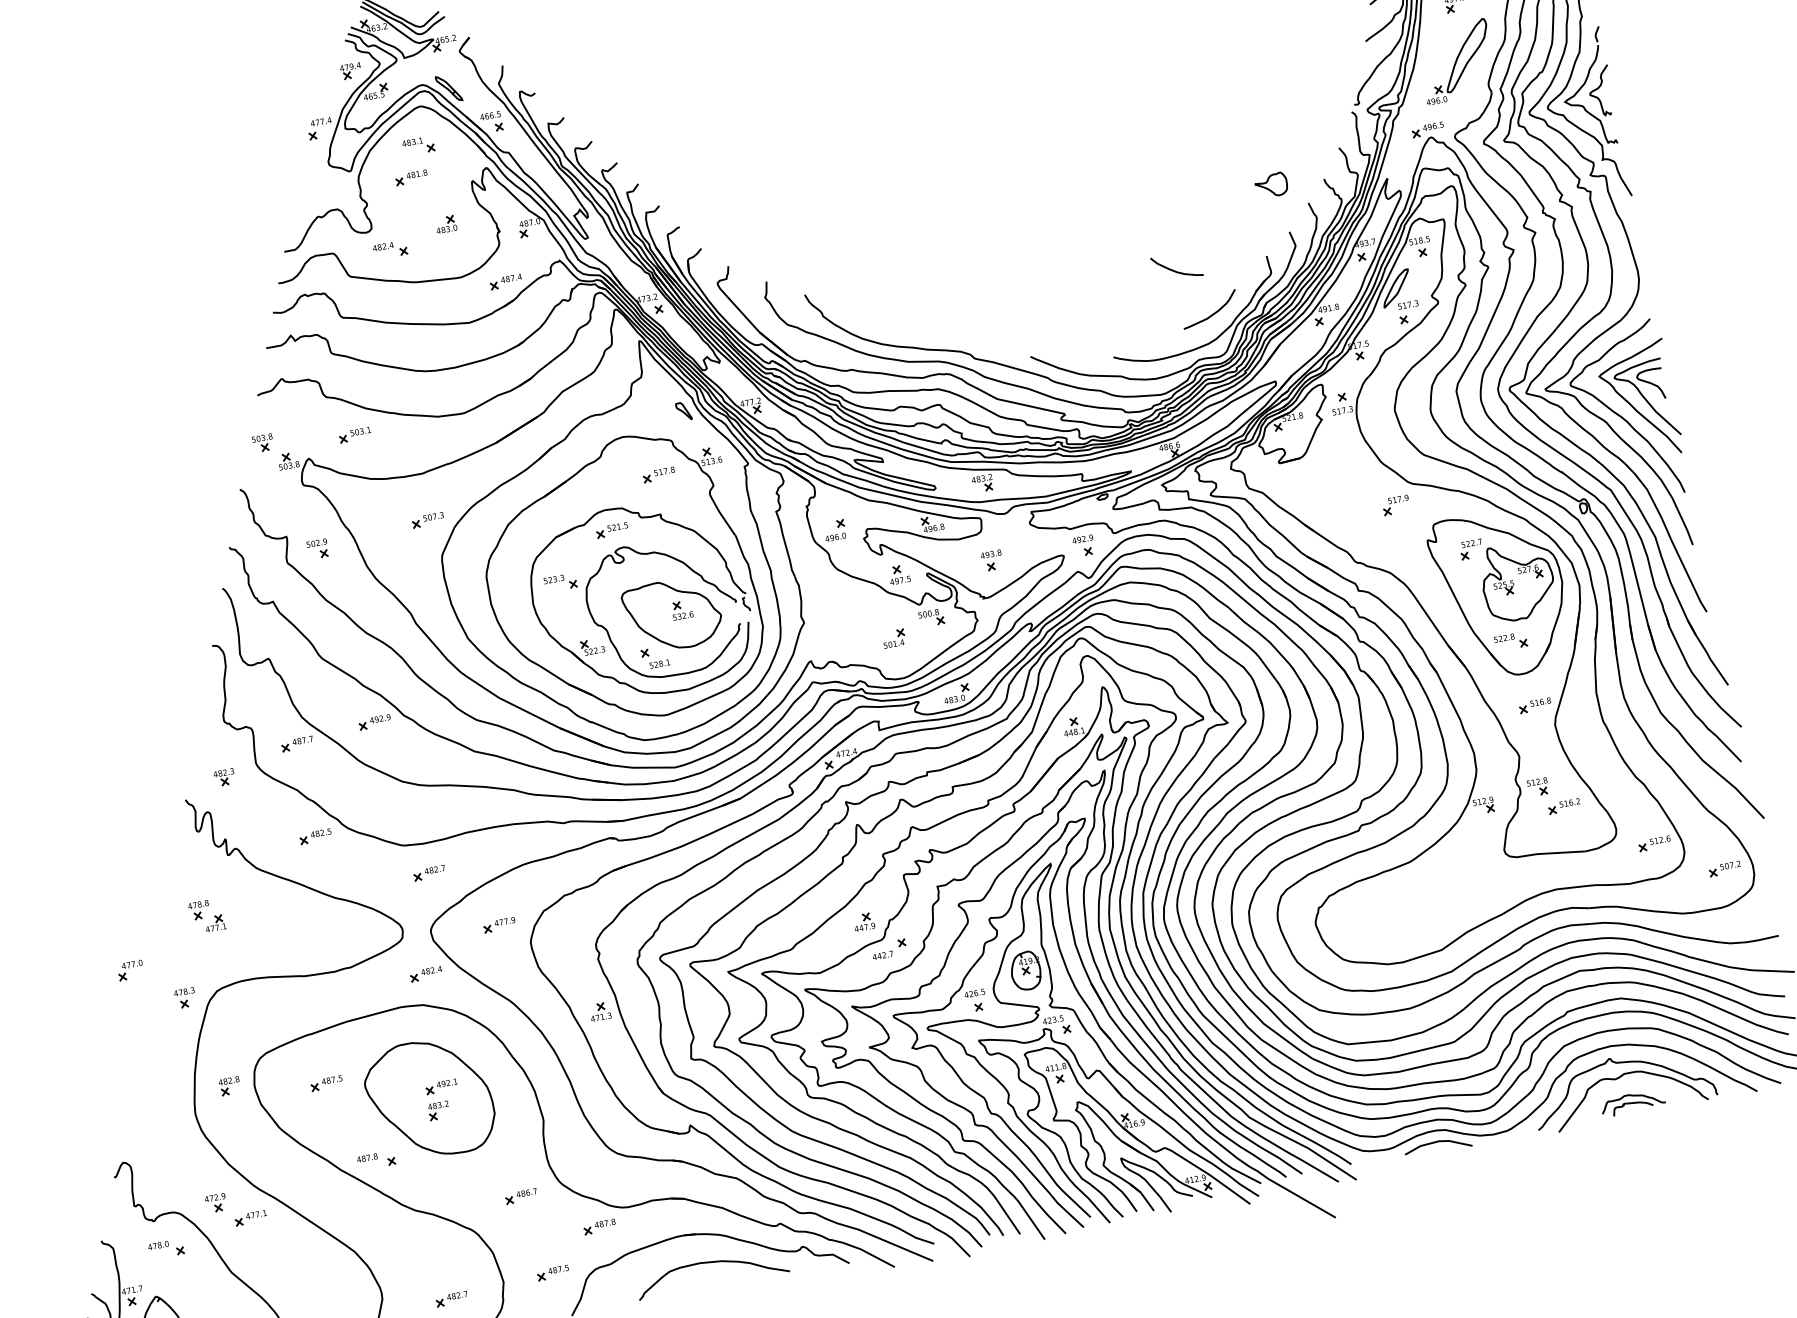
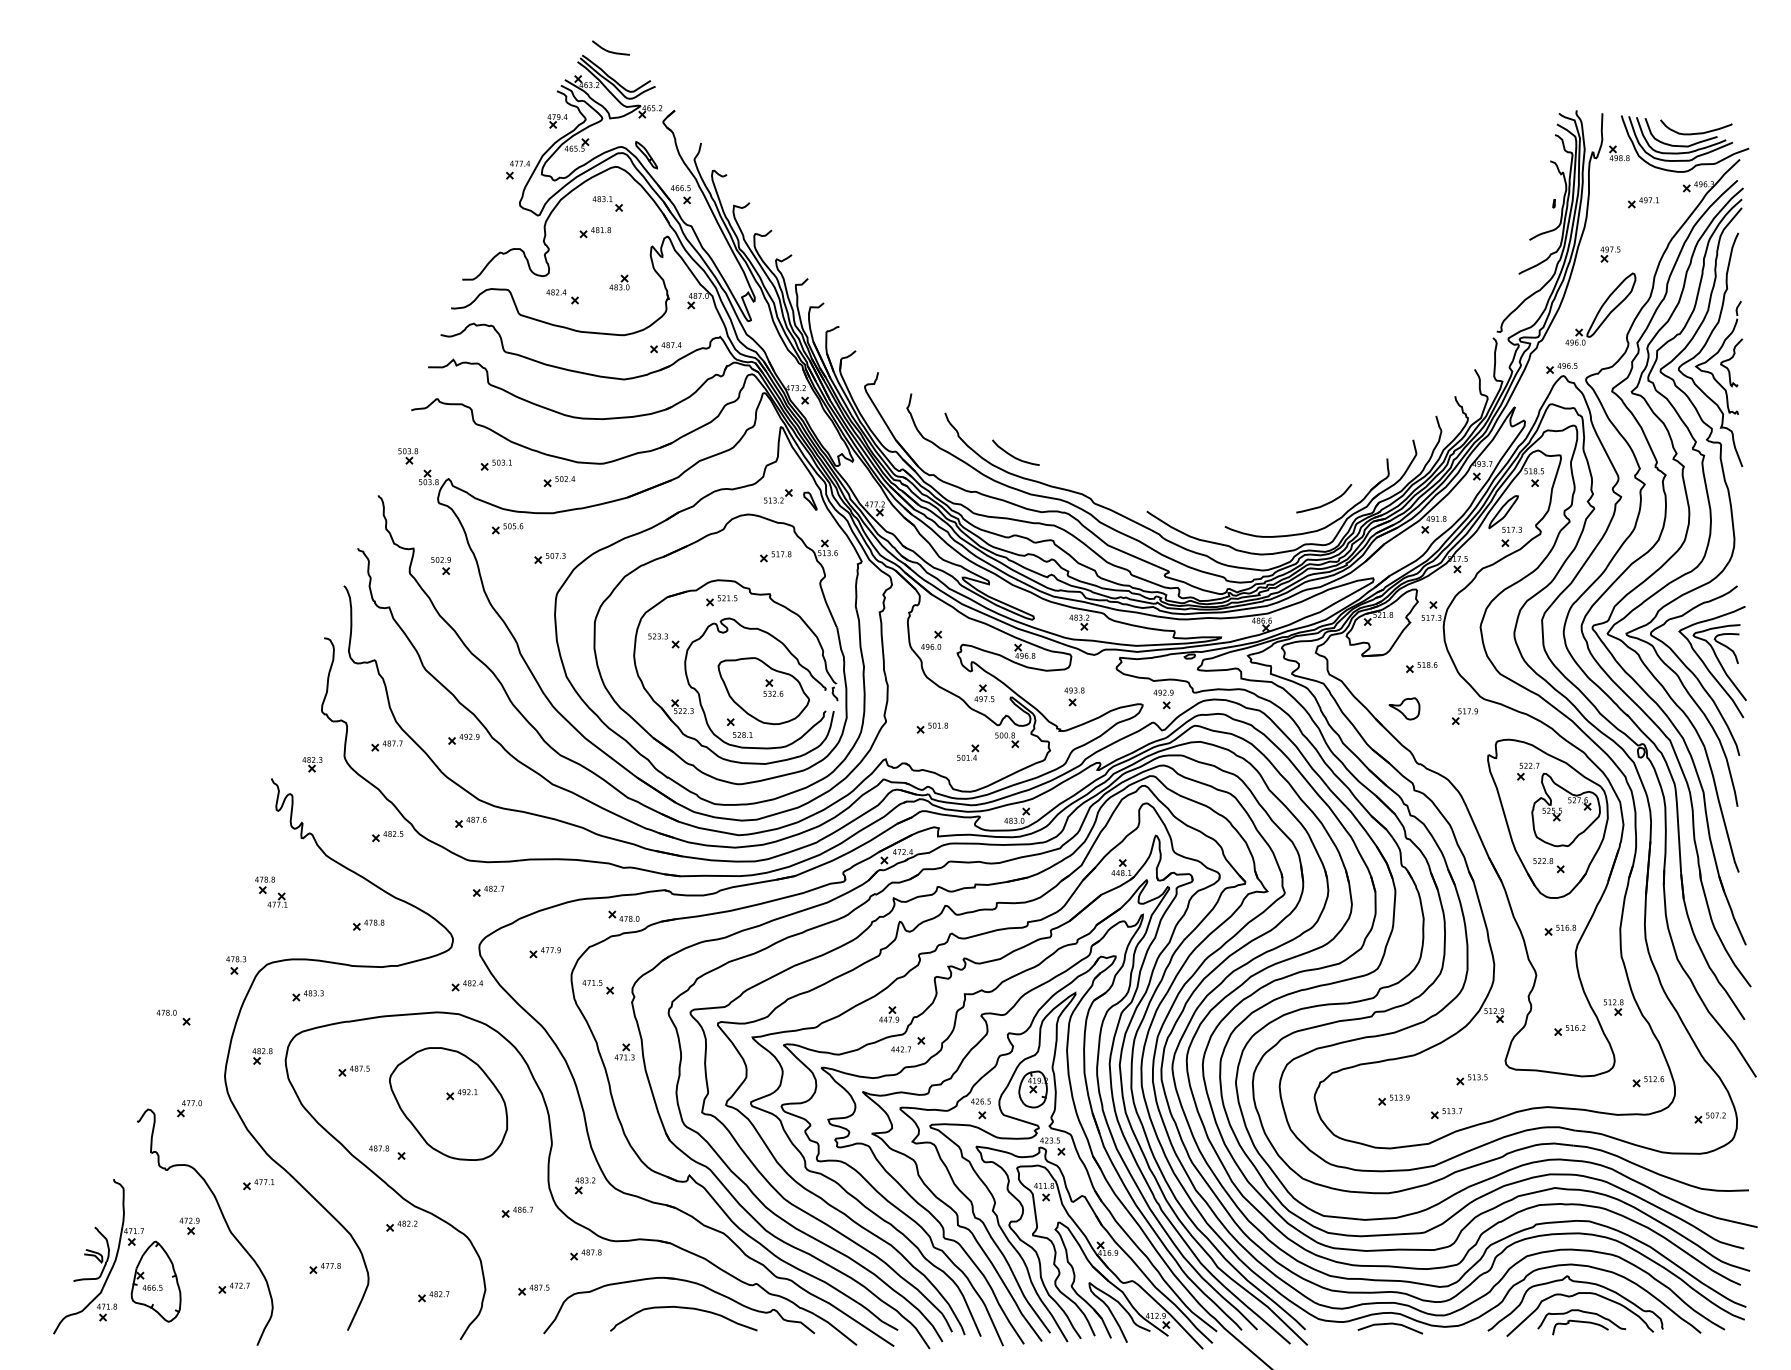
part: (1271, 185) -> (1404, 708), moved
curve: (1175, 270) -> (1013, 455), moved
part: (650, 412) -> (778, 496), added
part: (422, 439) -> (559, 481), added
part: (1342, 463) -> (1421, 667), added
part: (378, 498) -> (507, 528), added
part: (851, 619) -> (931, 727), added
part: (1538, 787) -> (1613, 1007), moved
part: (397, 805) -> (470, 821), added
part: (572, 872) -> (623, 915), added
part: (1473, 875) -> (1471, 1079), added
part: (1397, 911) -> (1393, 1099), added
part: (1454, 915) -> (1446, 1113), added
part: (313, 930) -> (368, 924), added
part: (559, 950) -> (597, 987), added
part: (130, 970) -> (189, 1108), moved
part: (264, 1015) -> (307, 995), added
part: (1632, 1103) -> (1581, 1322), size x1.43
part: (438, 1110) -> (584, 1185), moved
part: (215, 1202) -> (189, 1225), moved
part: (405, 1232) -> (401, 1225), added
part: (166, 1249) -> (173, 1017), moved
part: (334, 1291) -> (324, 1268), added

